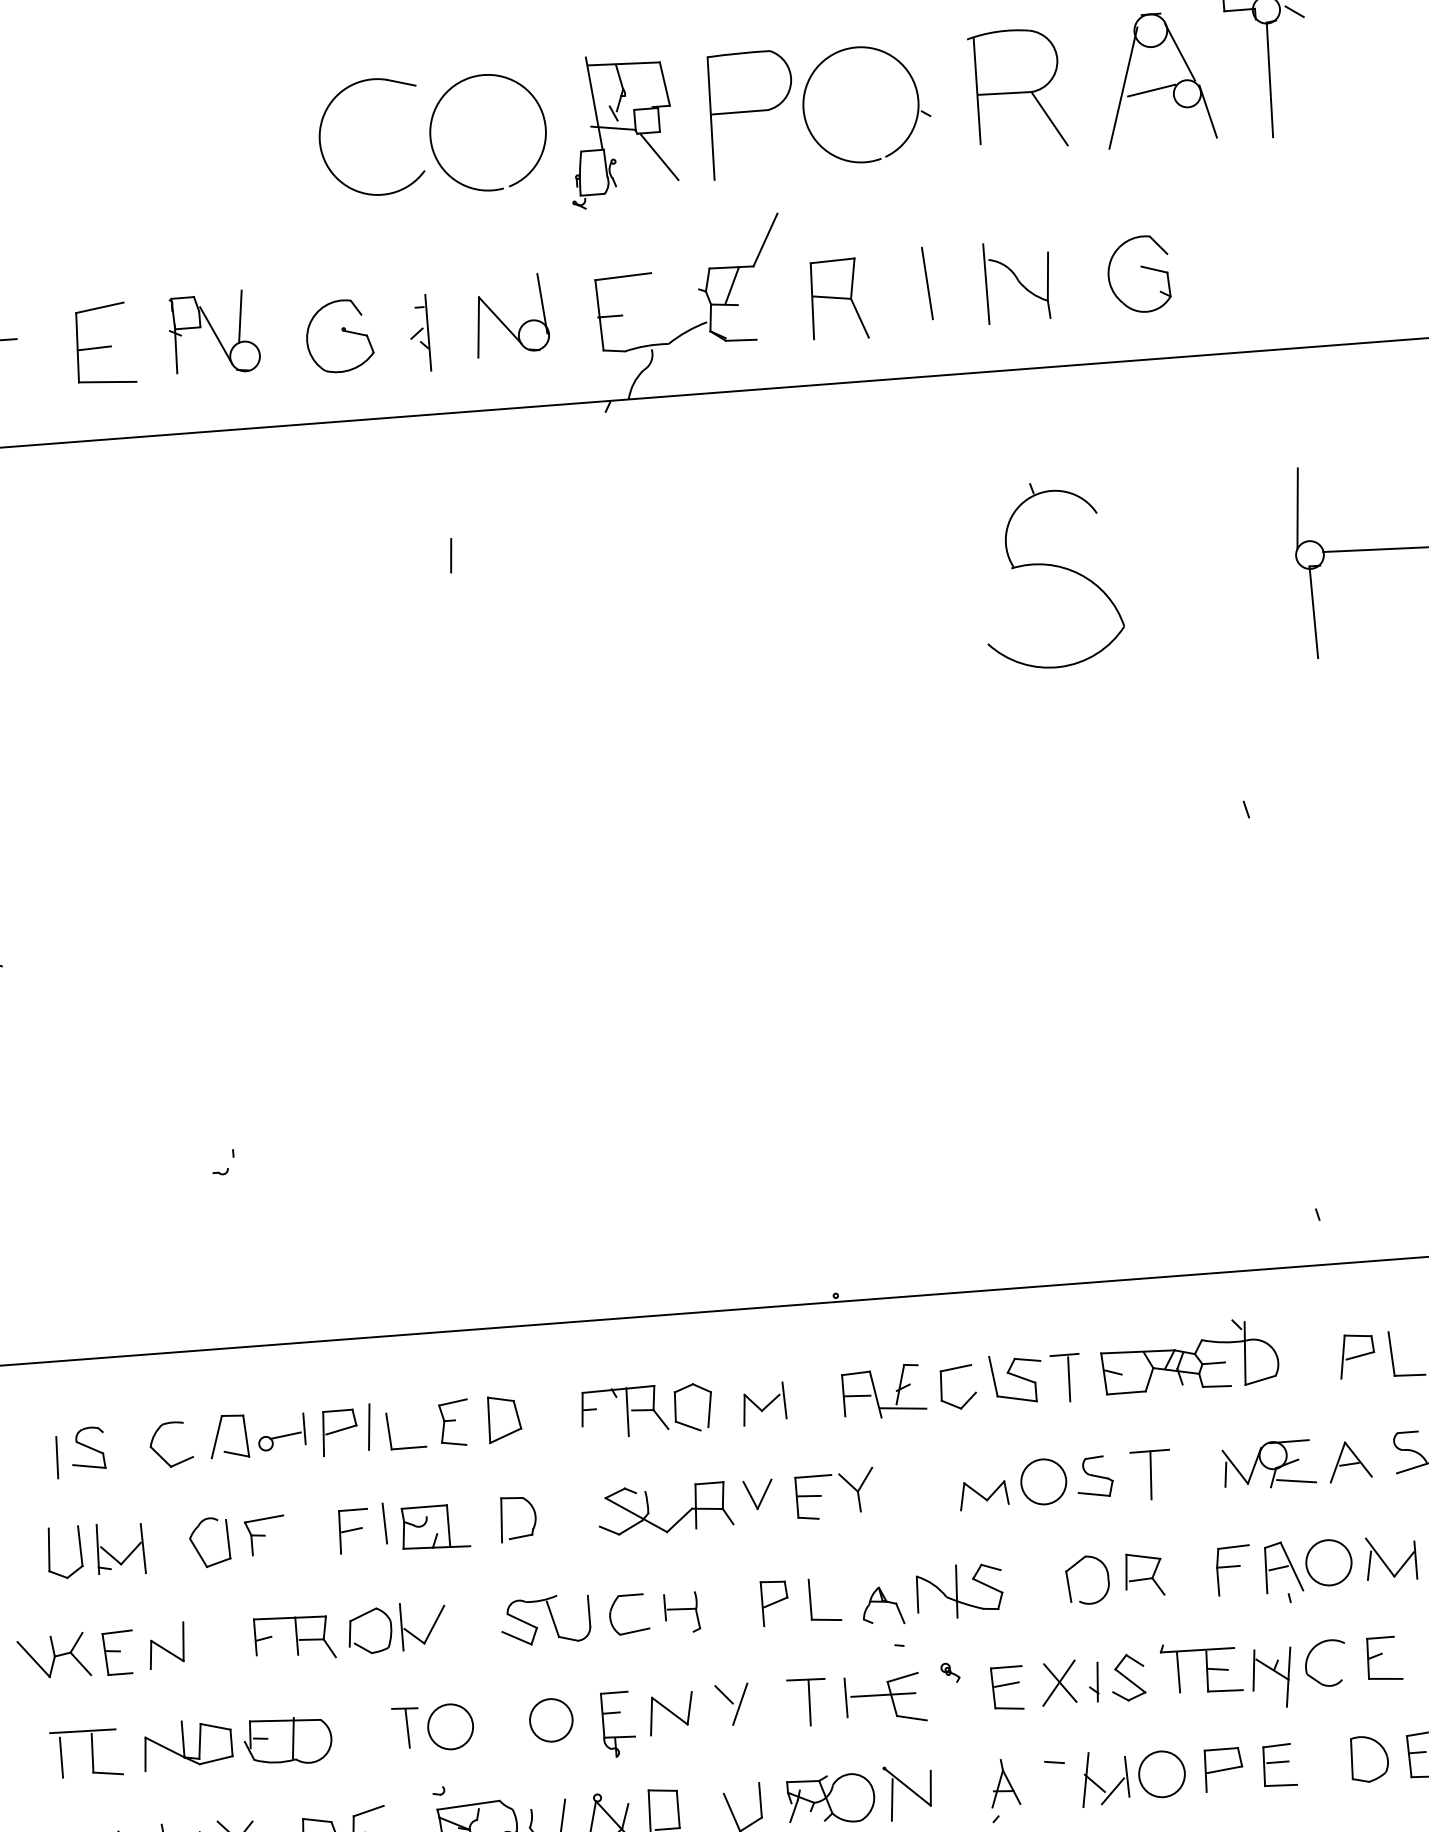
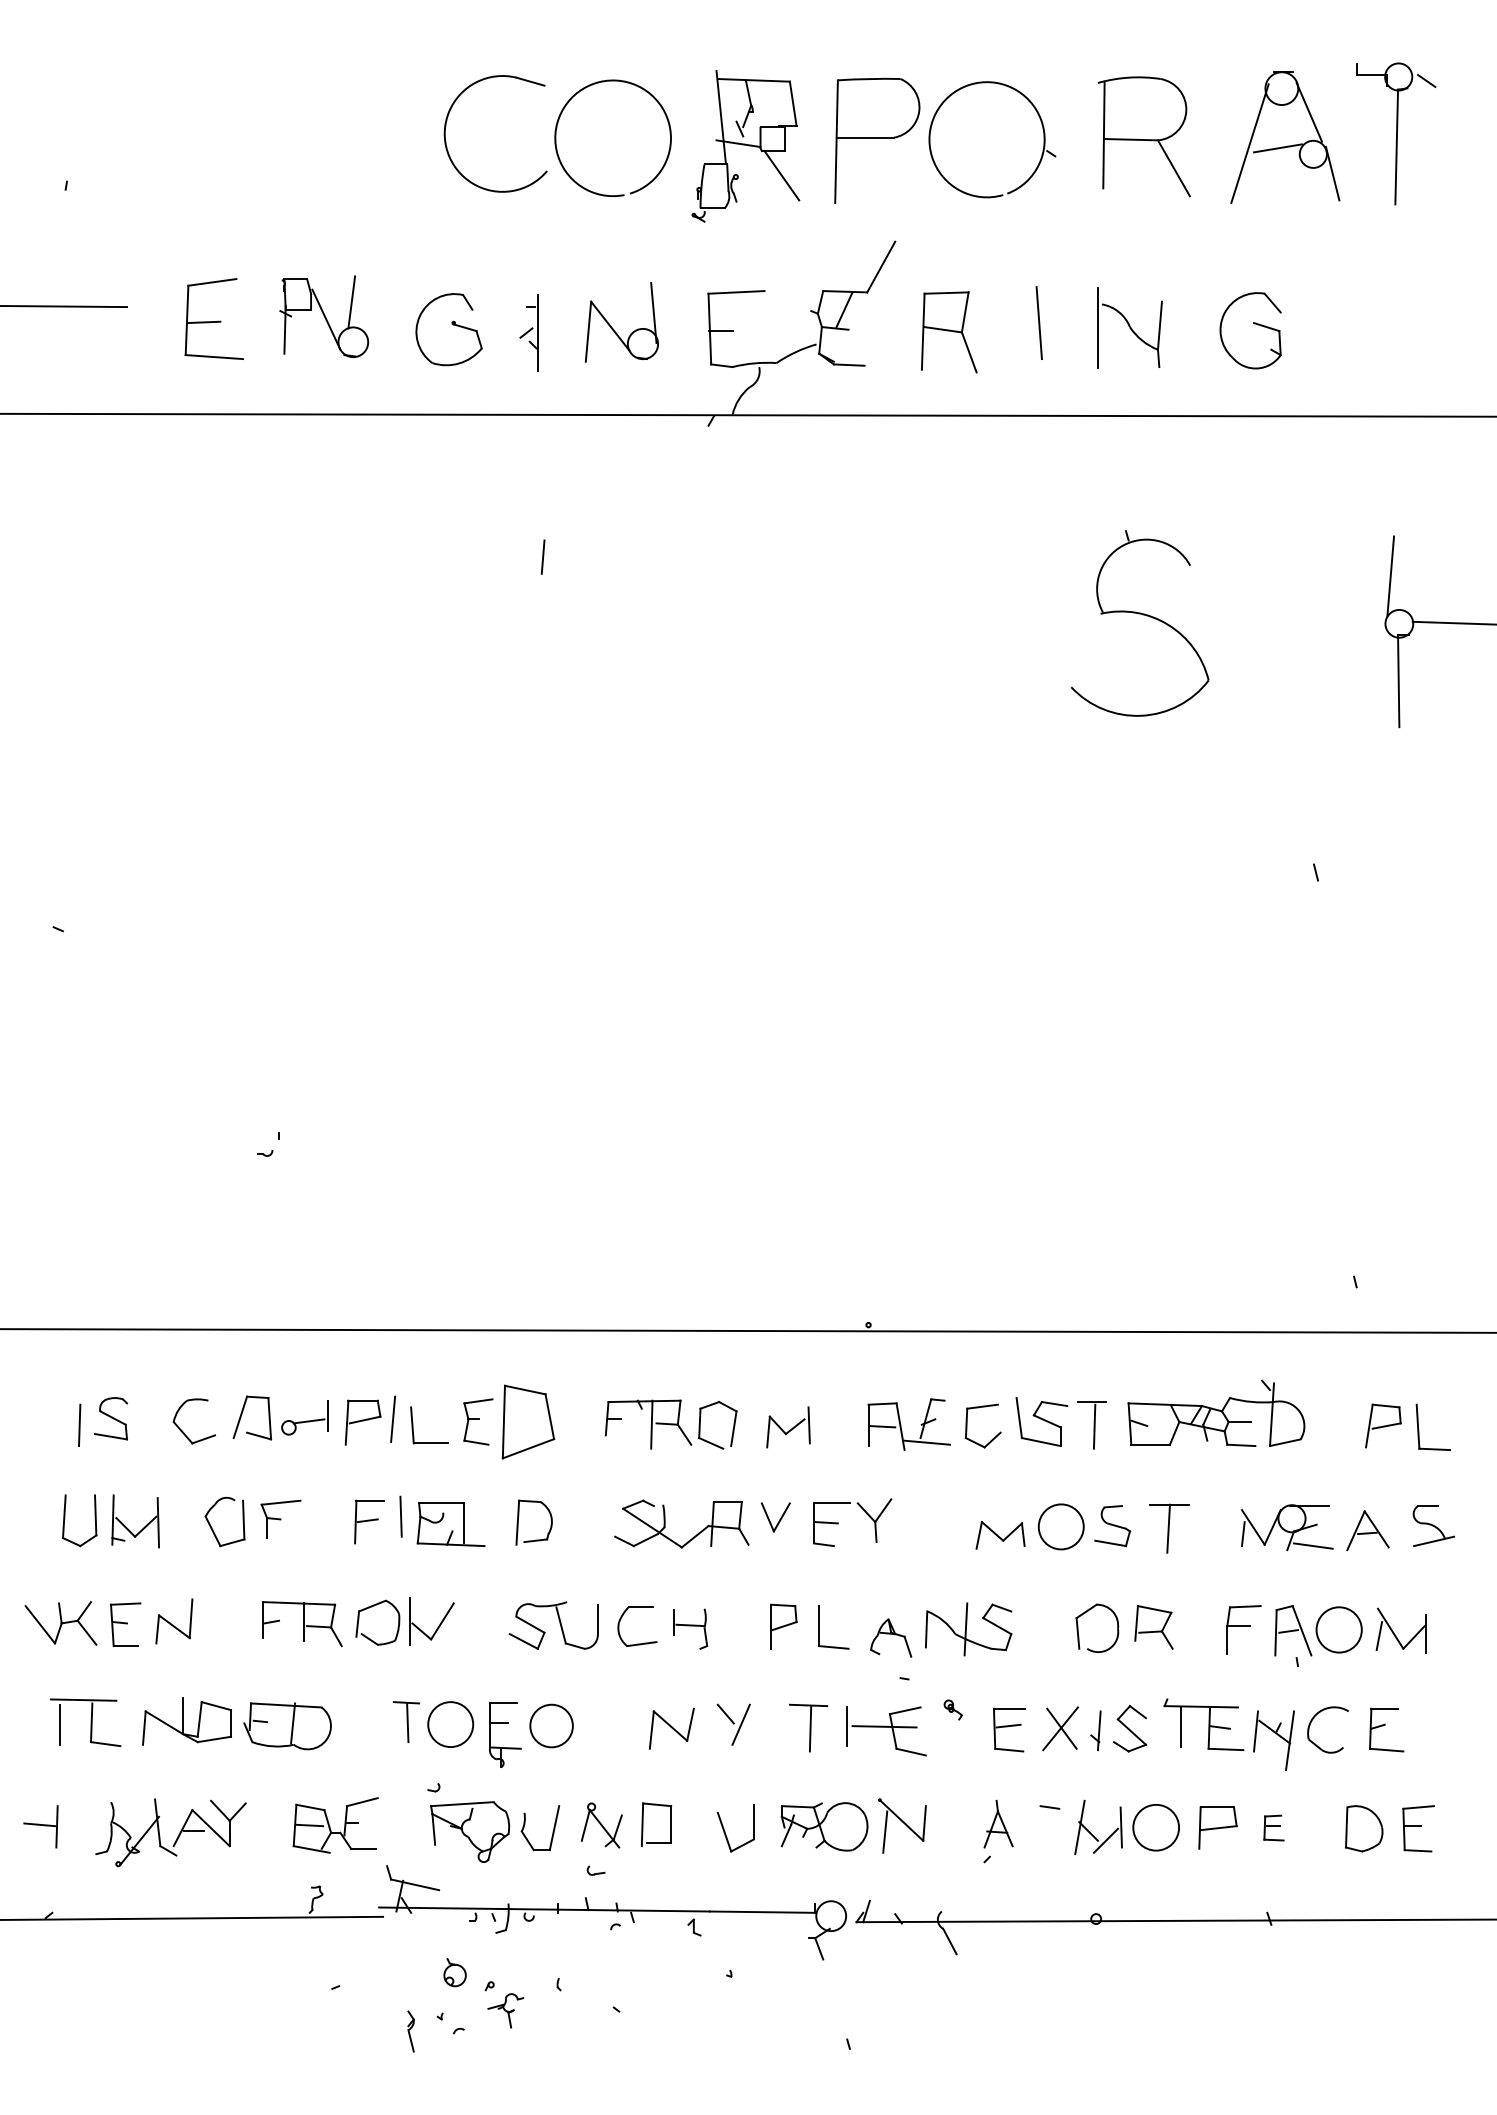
part: (504, 1418) -> (528, 1421), size x1.6
part: (616, 1712) -> (504, 1723), moved
part: (1278, 1764) -> (1273, 1827), size x0.6

